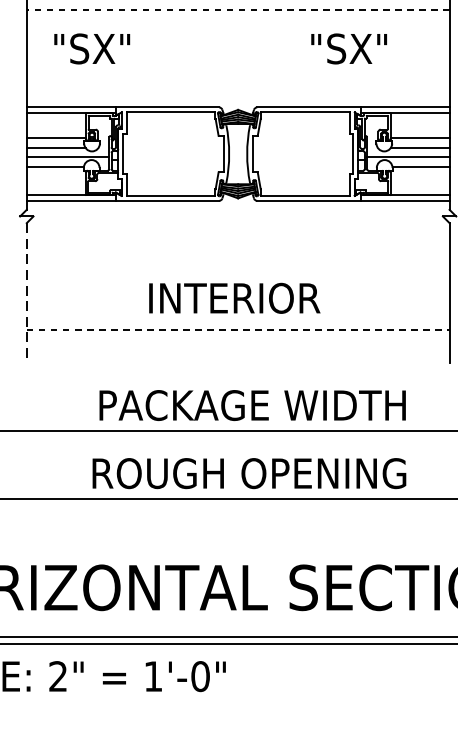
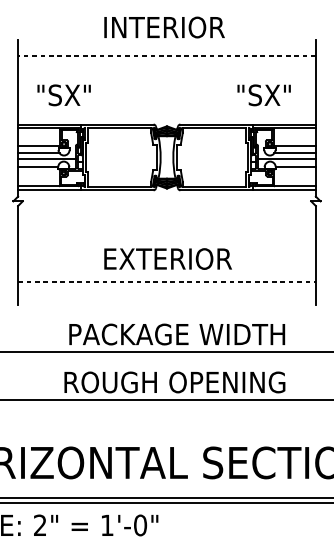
text: (91, 49) -> (63, 95), moved
text: (348, 49) -> (263, 95), moved
line: (27, 293) -> (18, 255), dashed -> solid
text: (240, 297) -> (168, 258), INTERIOR -> EXTERIOR

